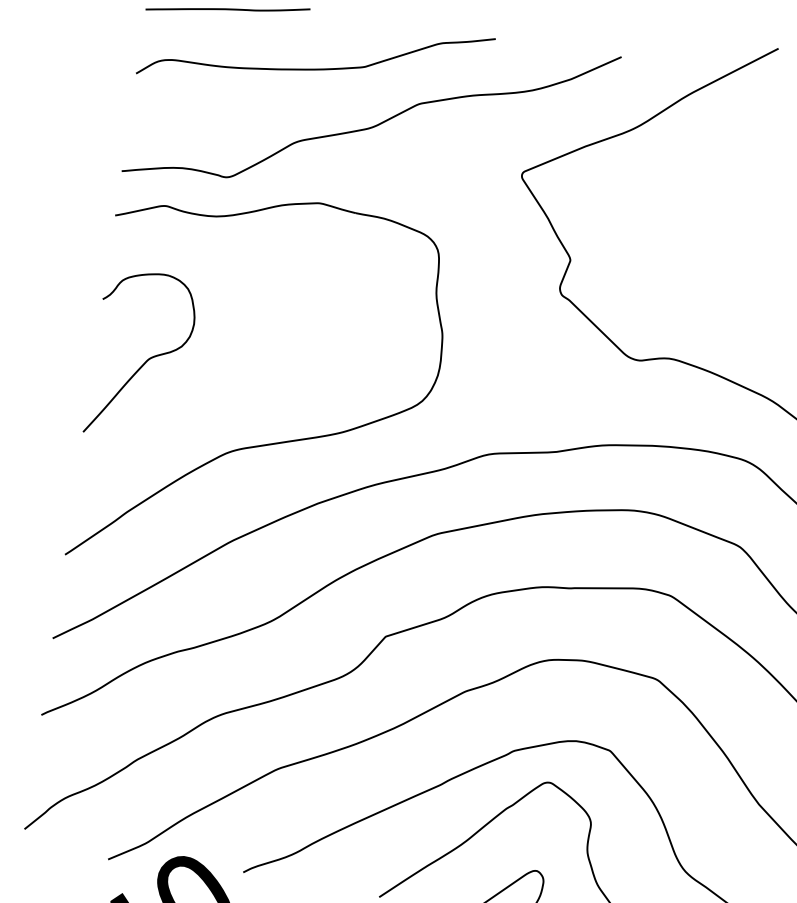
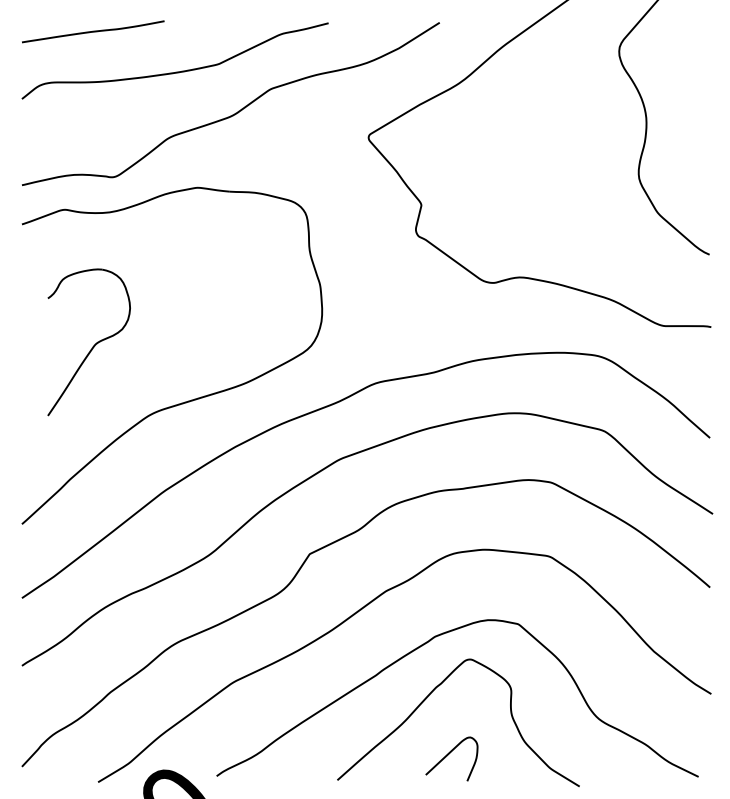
part: (141, 355) -> (88, 342), moved

